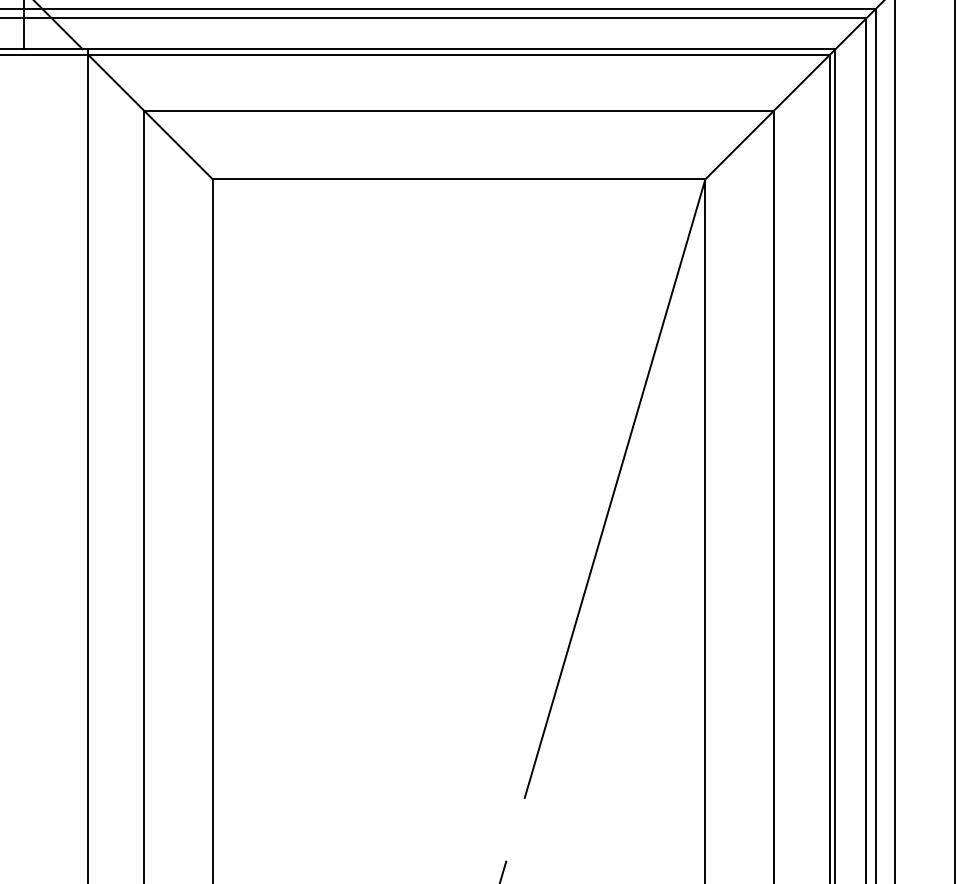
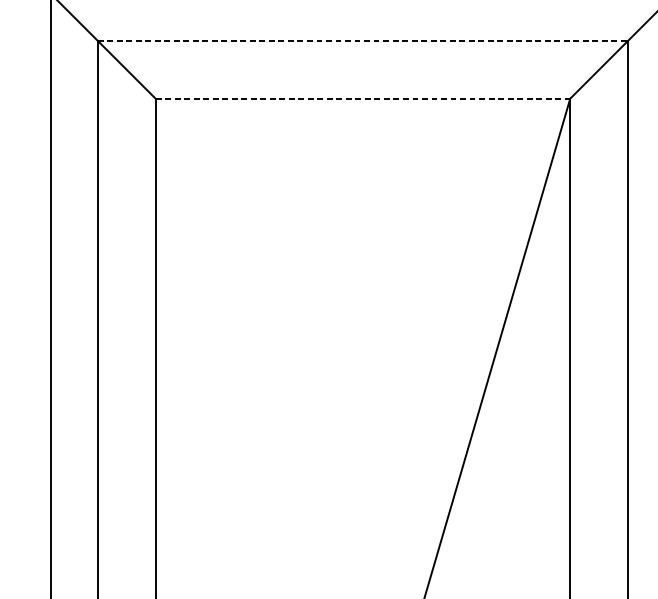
line: (459, 110) -> (363, 40), solid -> dashed
line: (459, 179) -> (363, 98), solid -> dashed

